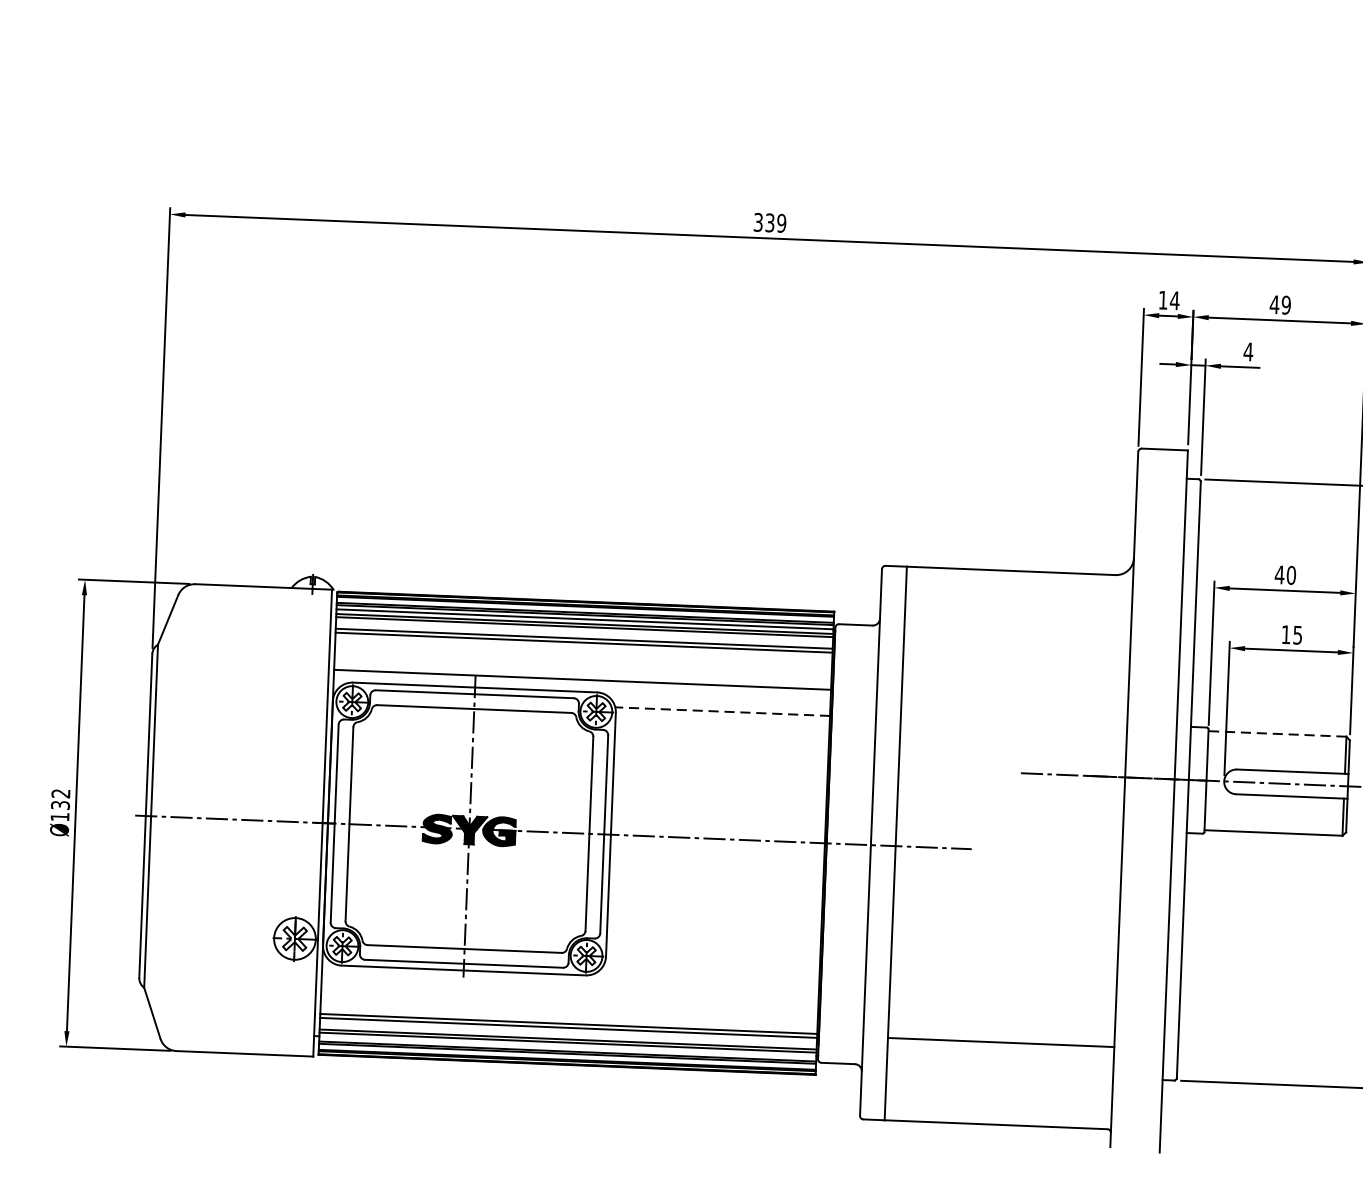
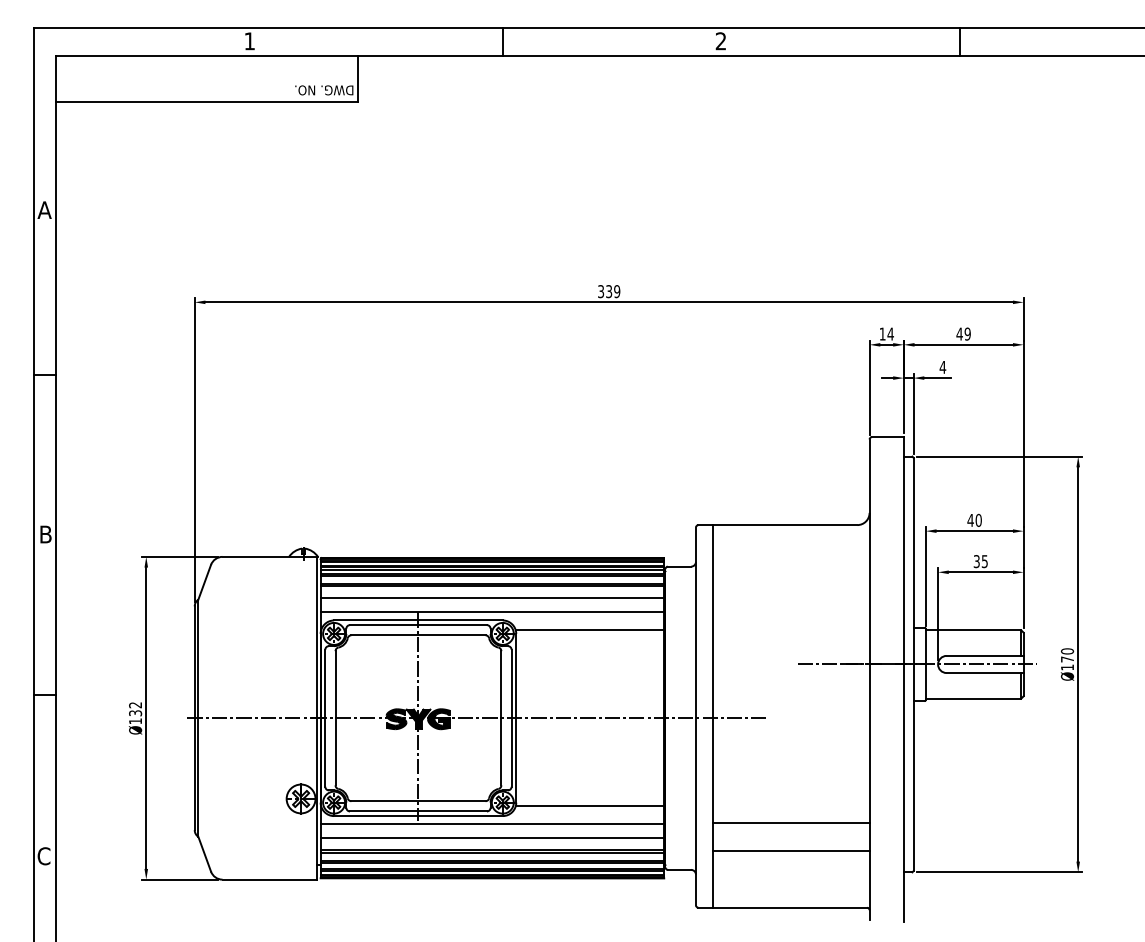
text: (1285, 634) -> (976, 561), 15 -> 35
line: (583, 660) -> (492, 598), added
line: (721, 711) -> (589, 630), dashed -> solid
line: (1277, 734) -> (973, 630), dashed -> solid
line: (711, 966) -> (589, 806), added
line: (570, 986) -> (492, 824), added
line: (1002, 1002) -> (791, 823), added
line: (569, 1007) -> (492, 838), added

